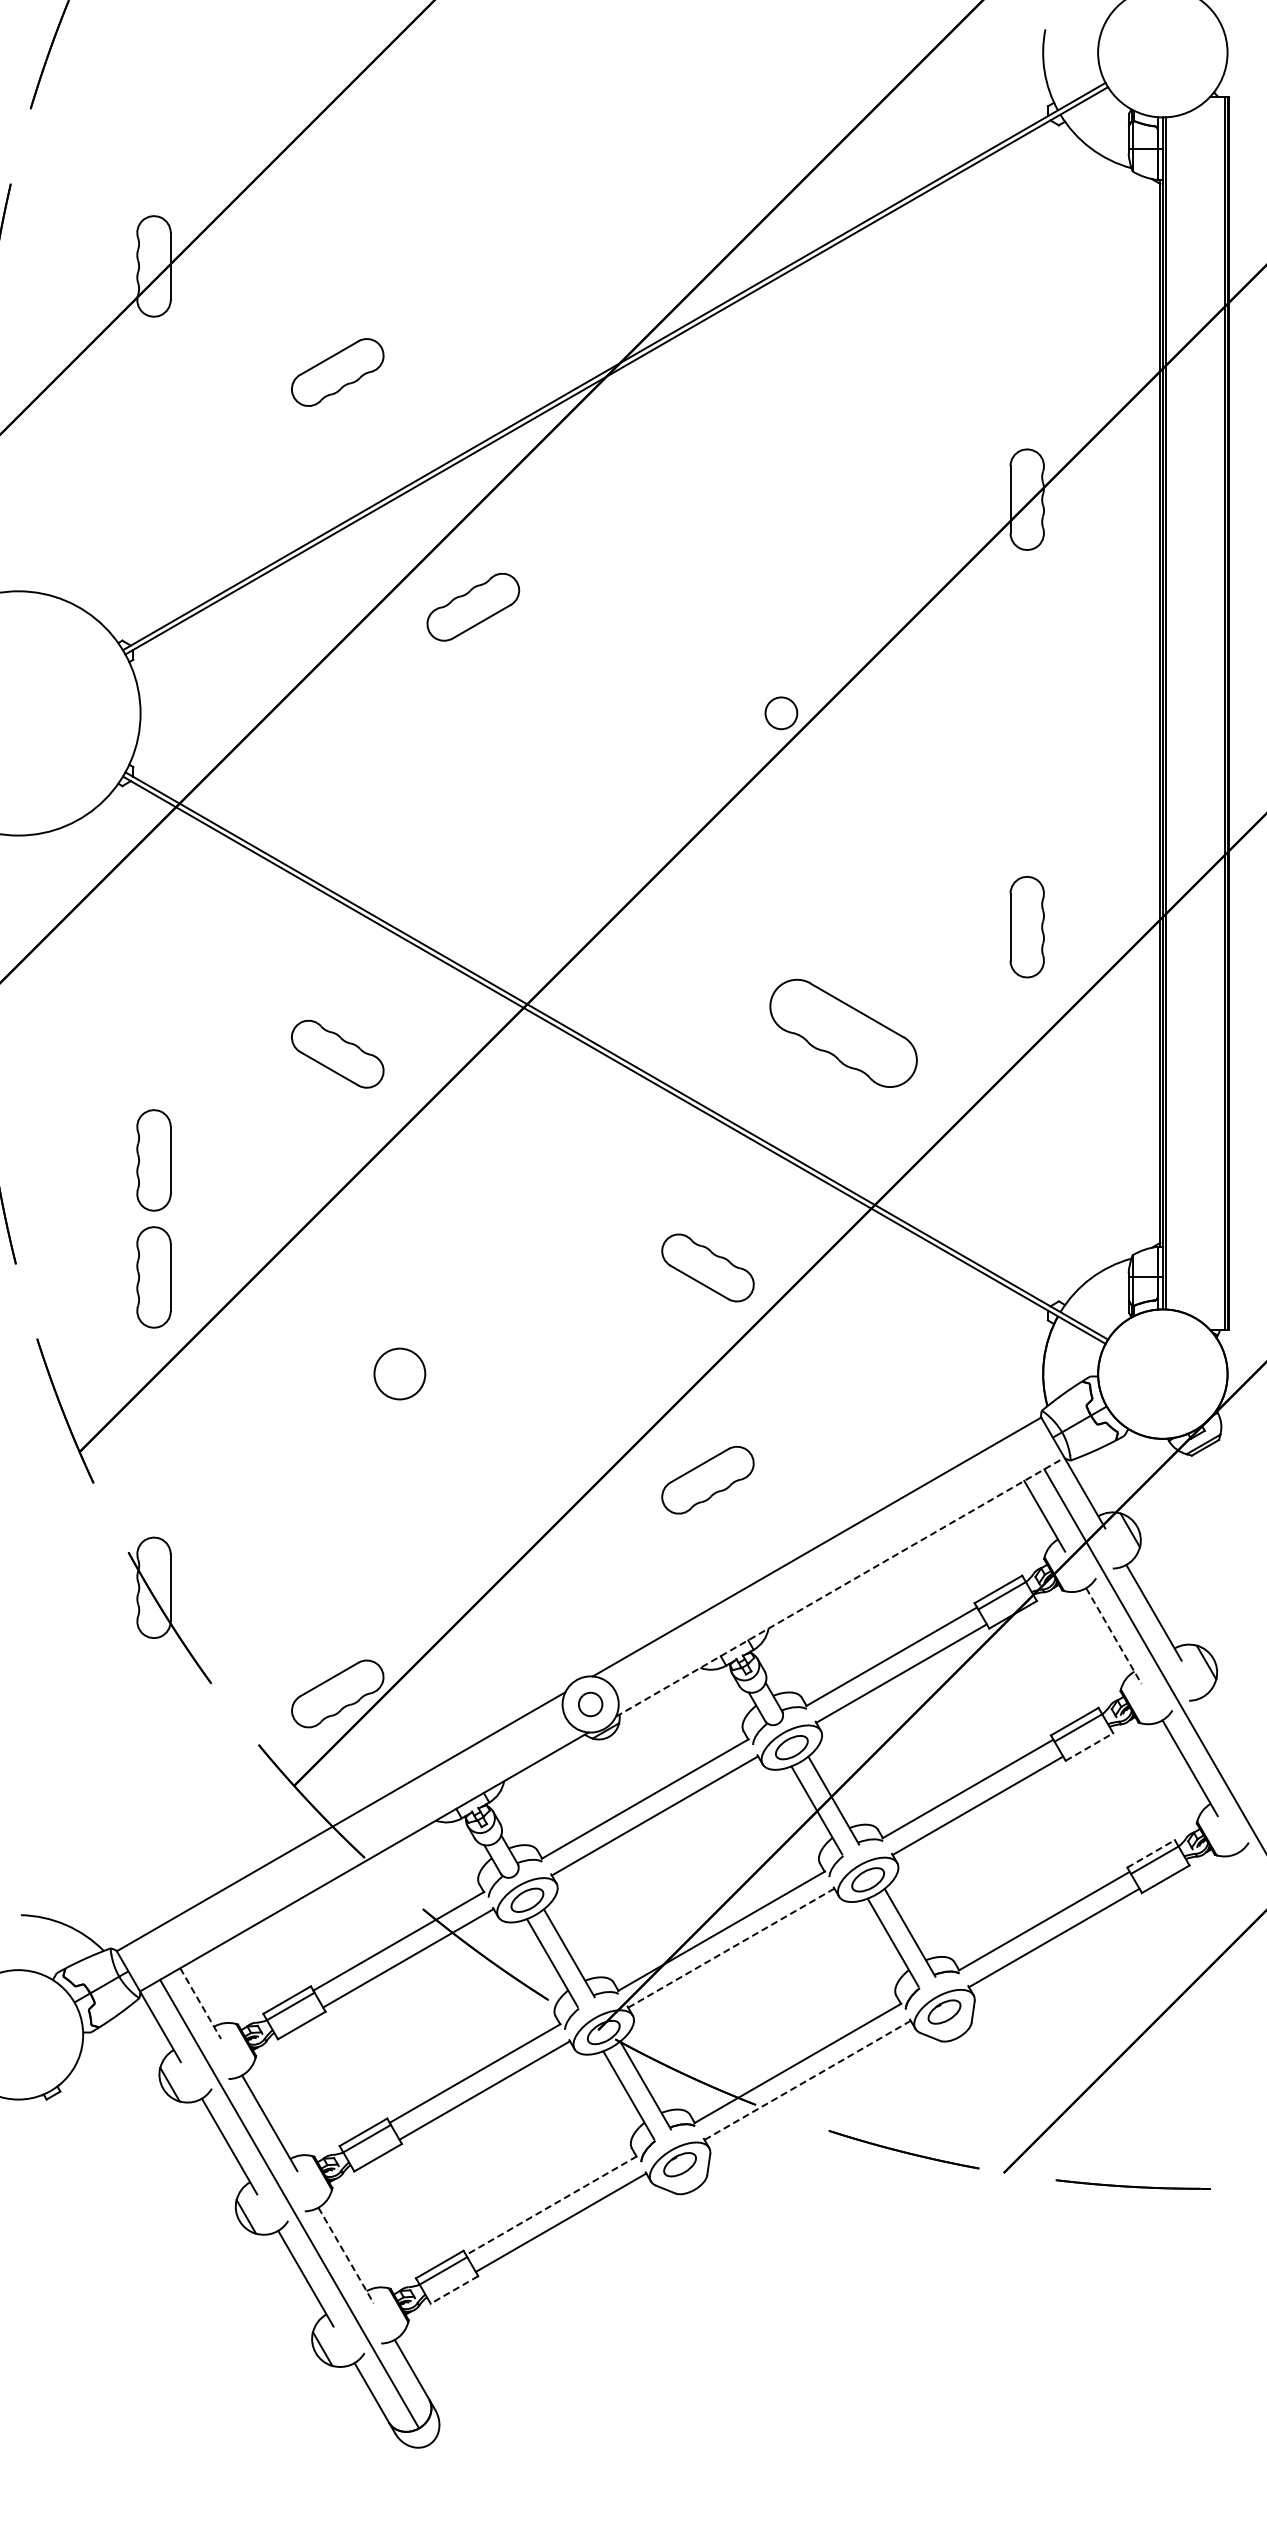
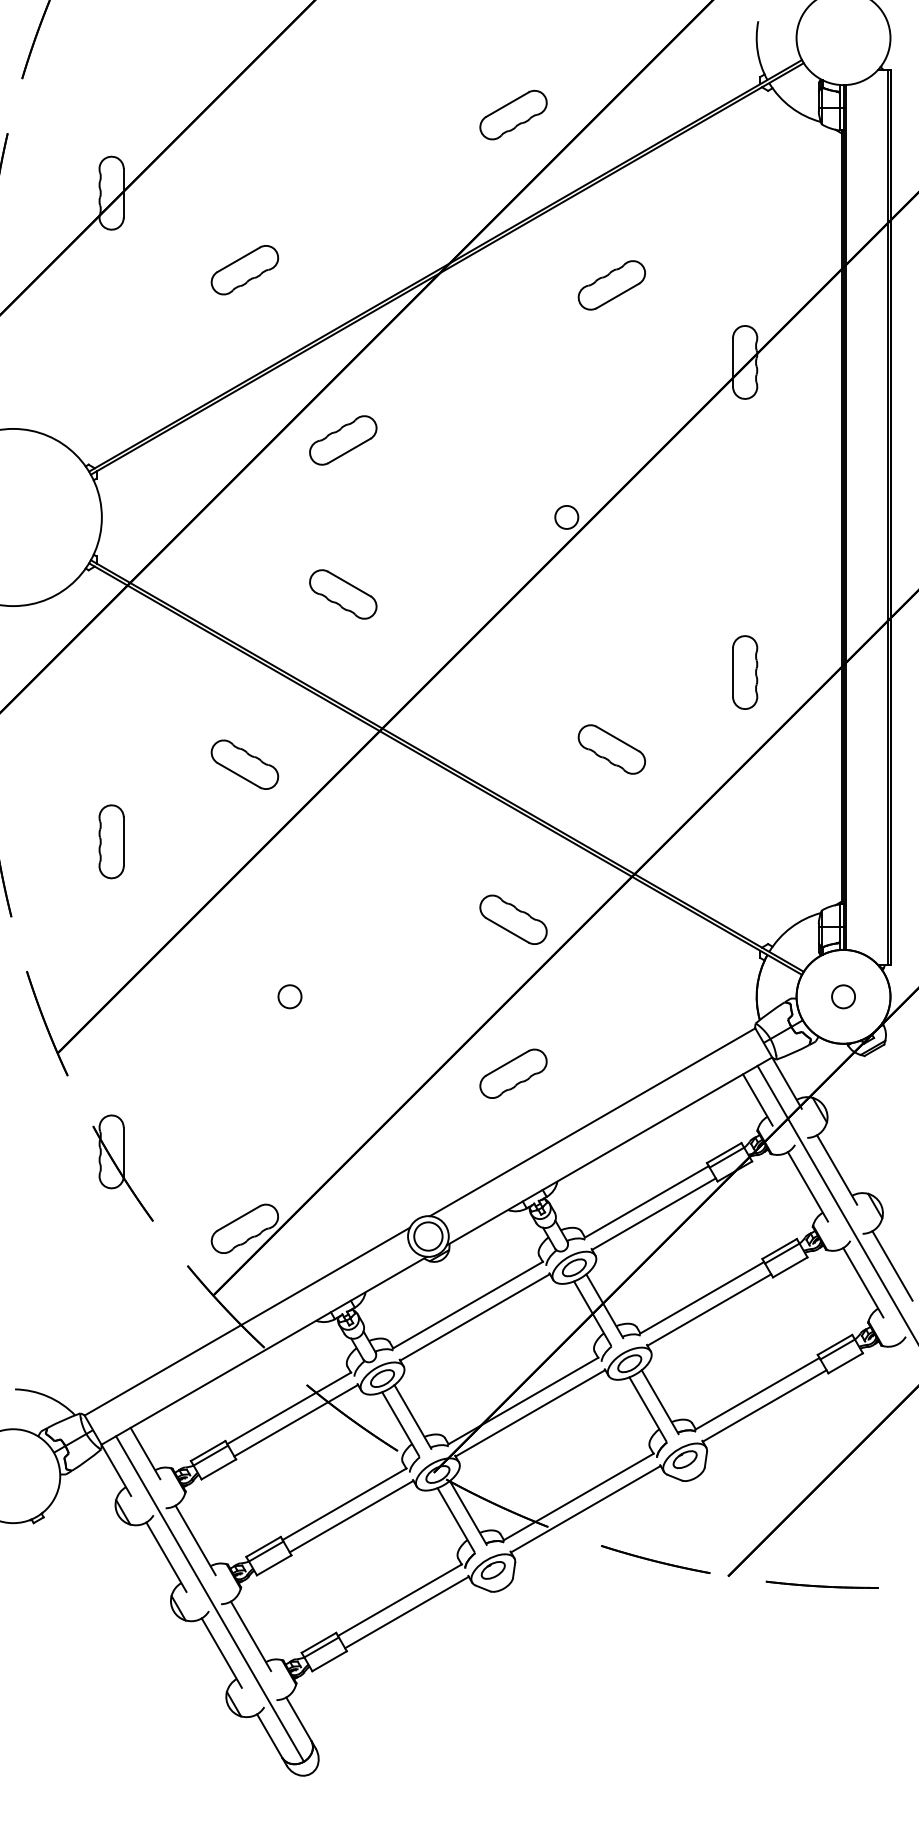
part: (707, 158) -> (513, 114), added
part: (843, 393) -> (611, 285), added
part: (473, 819) -> (343, 594), added
part: (843, 1032) -> (611, 748), size x0.62
part: (153, 1277) -> (111, 926), removed
circle: (399, 1373) -> (289, 996), size x0.62
circle: (1162, 1373) -> (843, 996), added
line: (840, 1587) -> (609, 1151), dashed -> solid
line: (1114, 1636) -> (808, 1187), dashed -> solid
circle: (590, 1704) -> (428, 1236), size x1.67
line: (1229, 1744) -> (891, 1265), added
line: (1089, 1746) -> (790, 1267), dashed -> solid
line: (1151, 1853) -> (835, 1344), dashed -> solid
line: (730, 1948) -> (529, 1413), dashed -> solid
line: (200, 2003) -> (145, 1453), dashed -> solid
line: (807, 2080) -> (585, 1509), dashed -> solid
line: (551, 2205) -> (400, 1600), dashed -> solid
line: (346, 2255) -> (251, 1636), dashed -> solid
line: (454, 2290) -> (329, 1661), dashed -> solid

